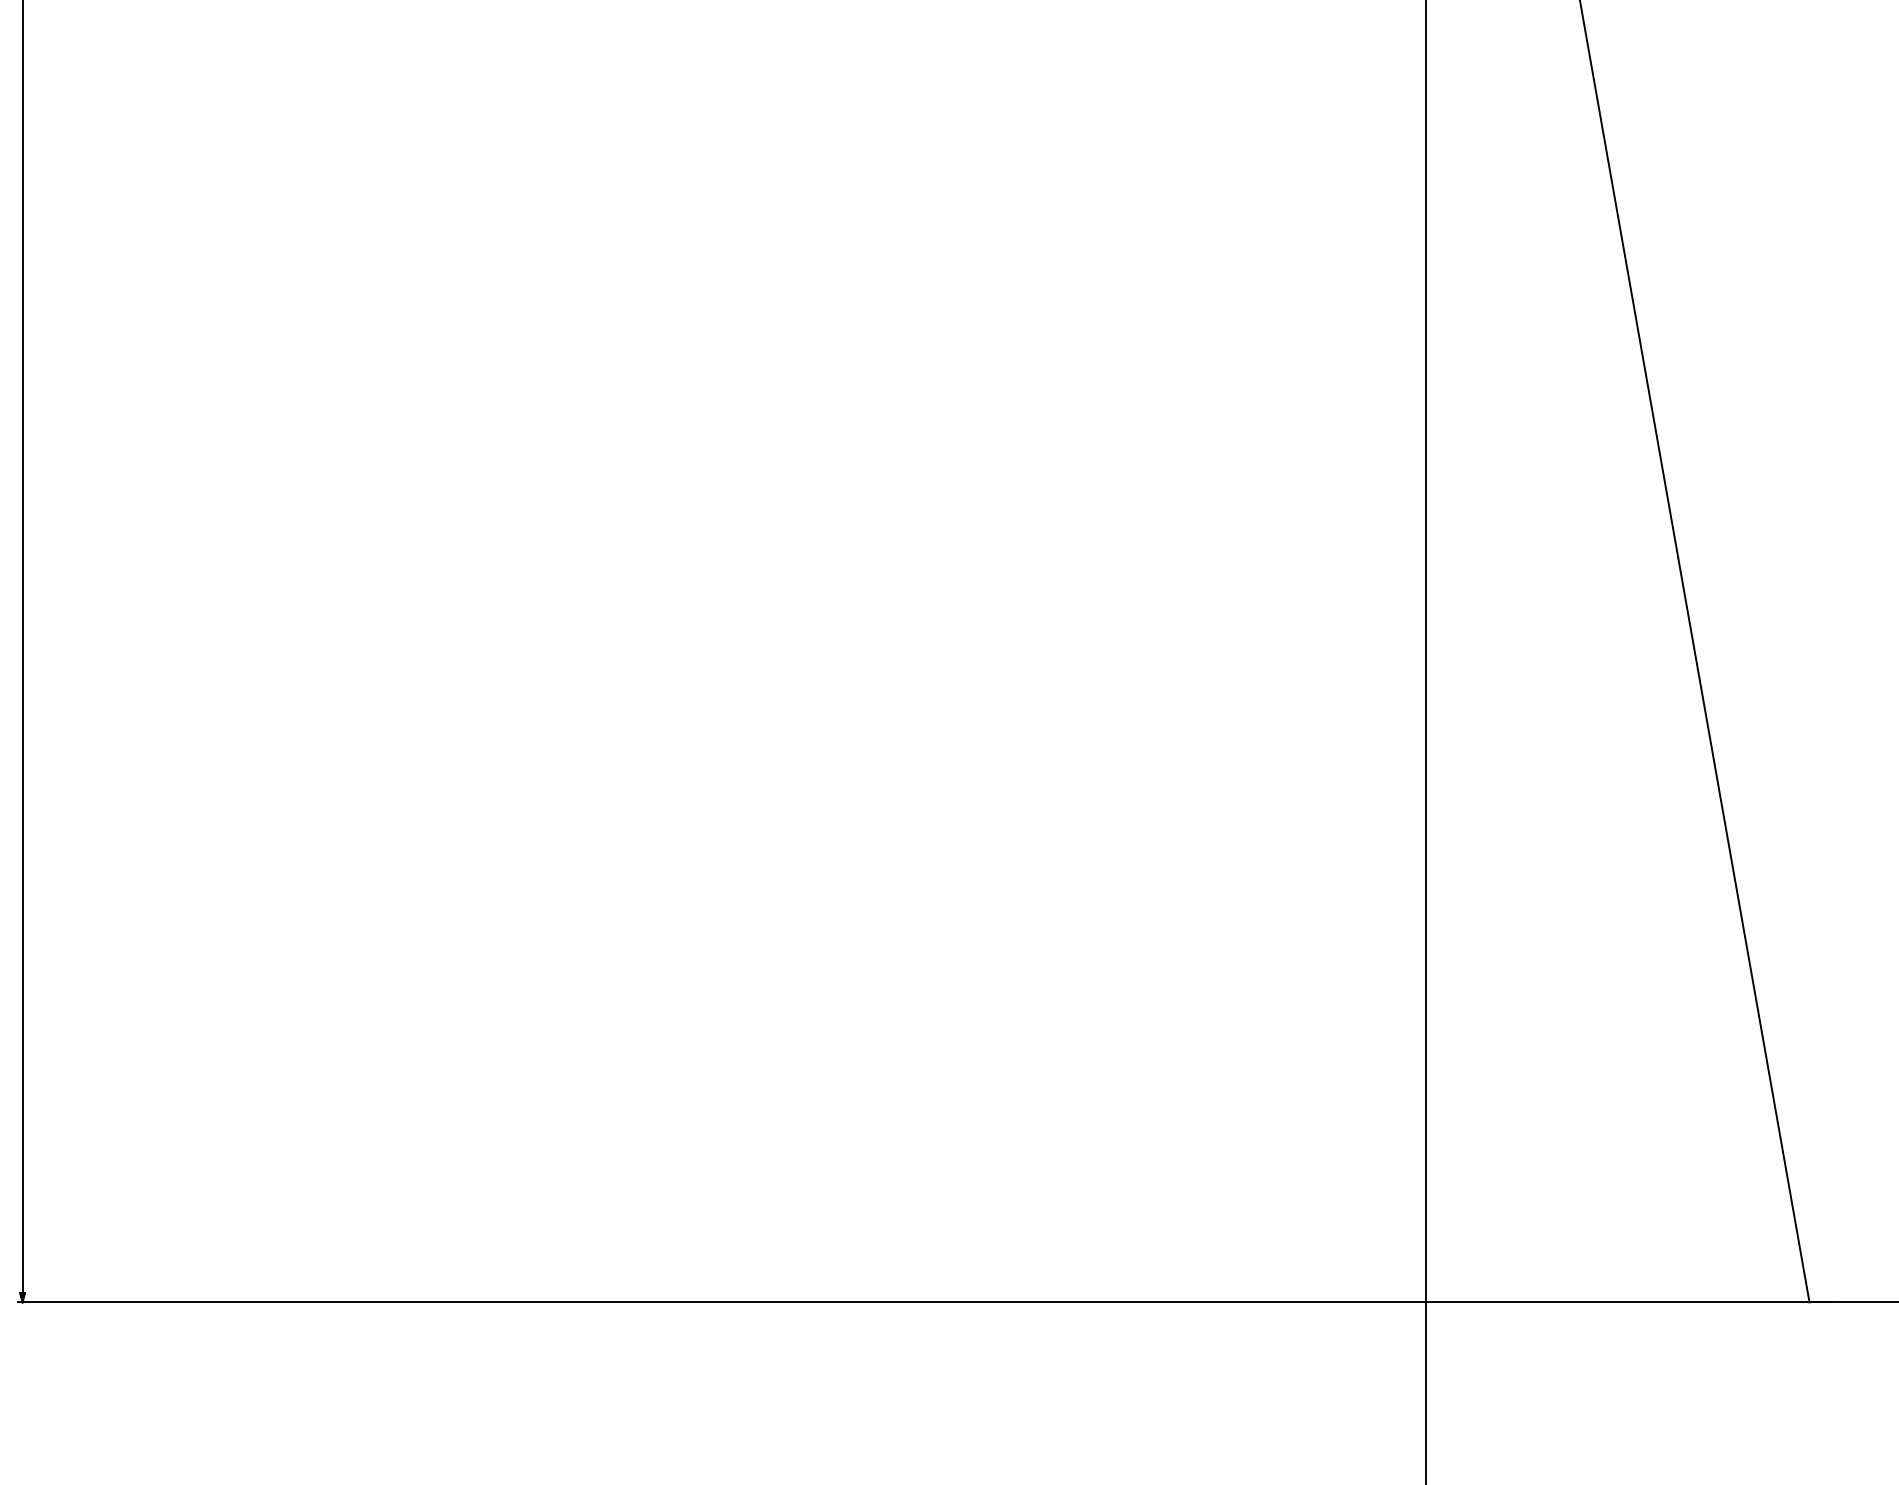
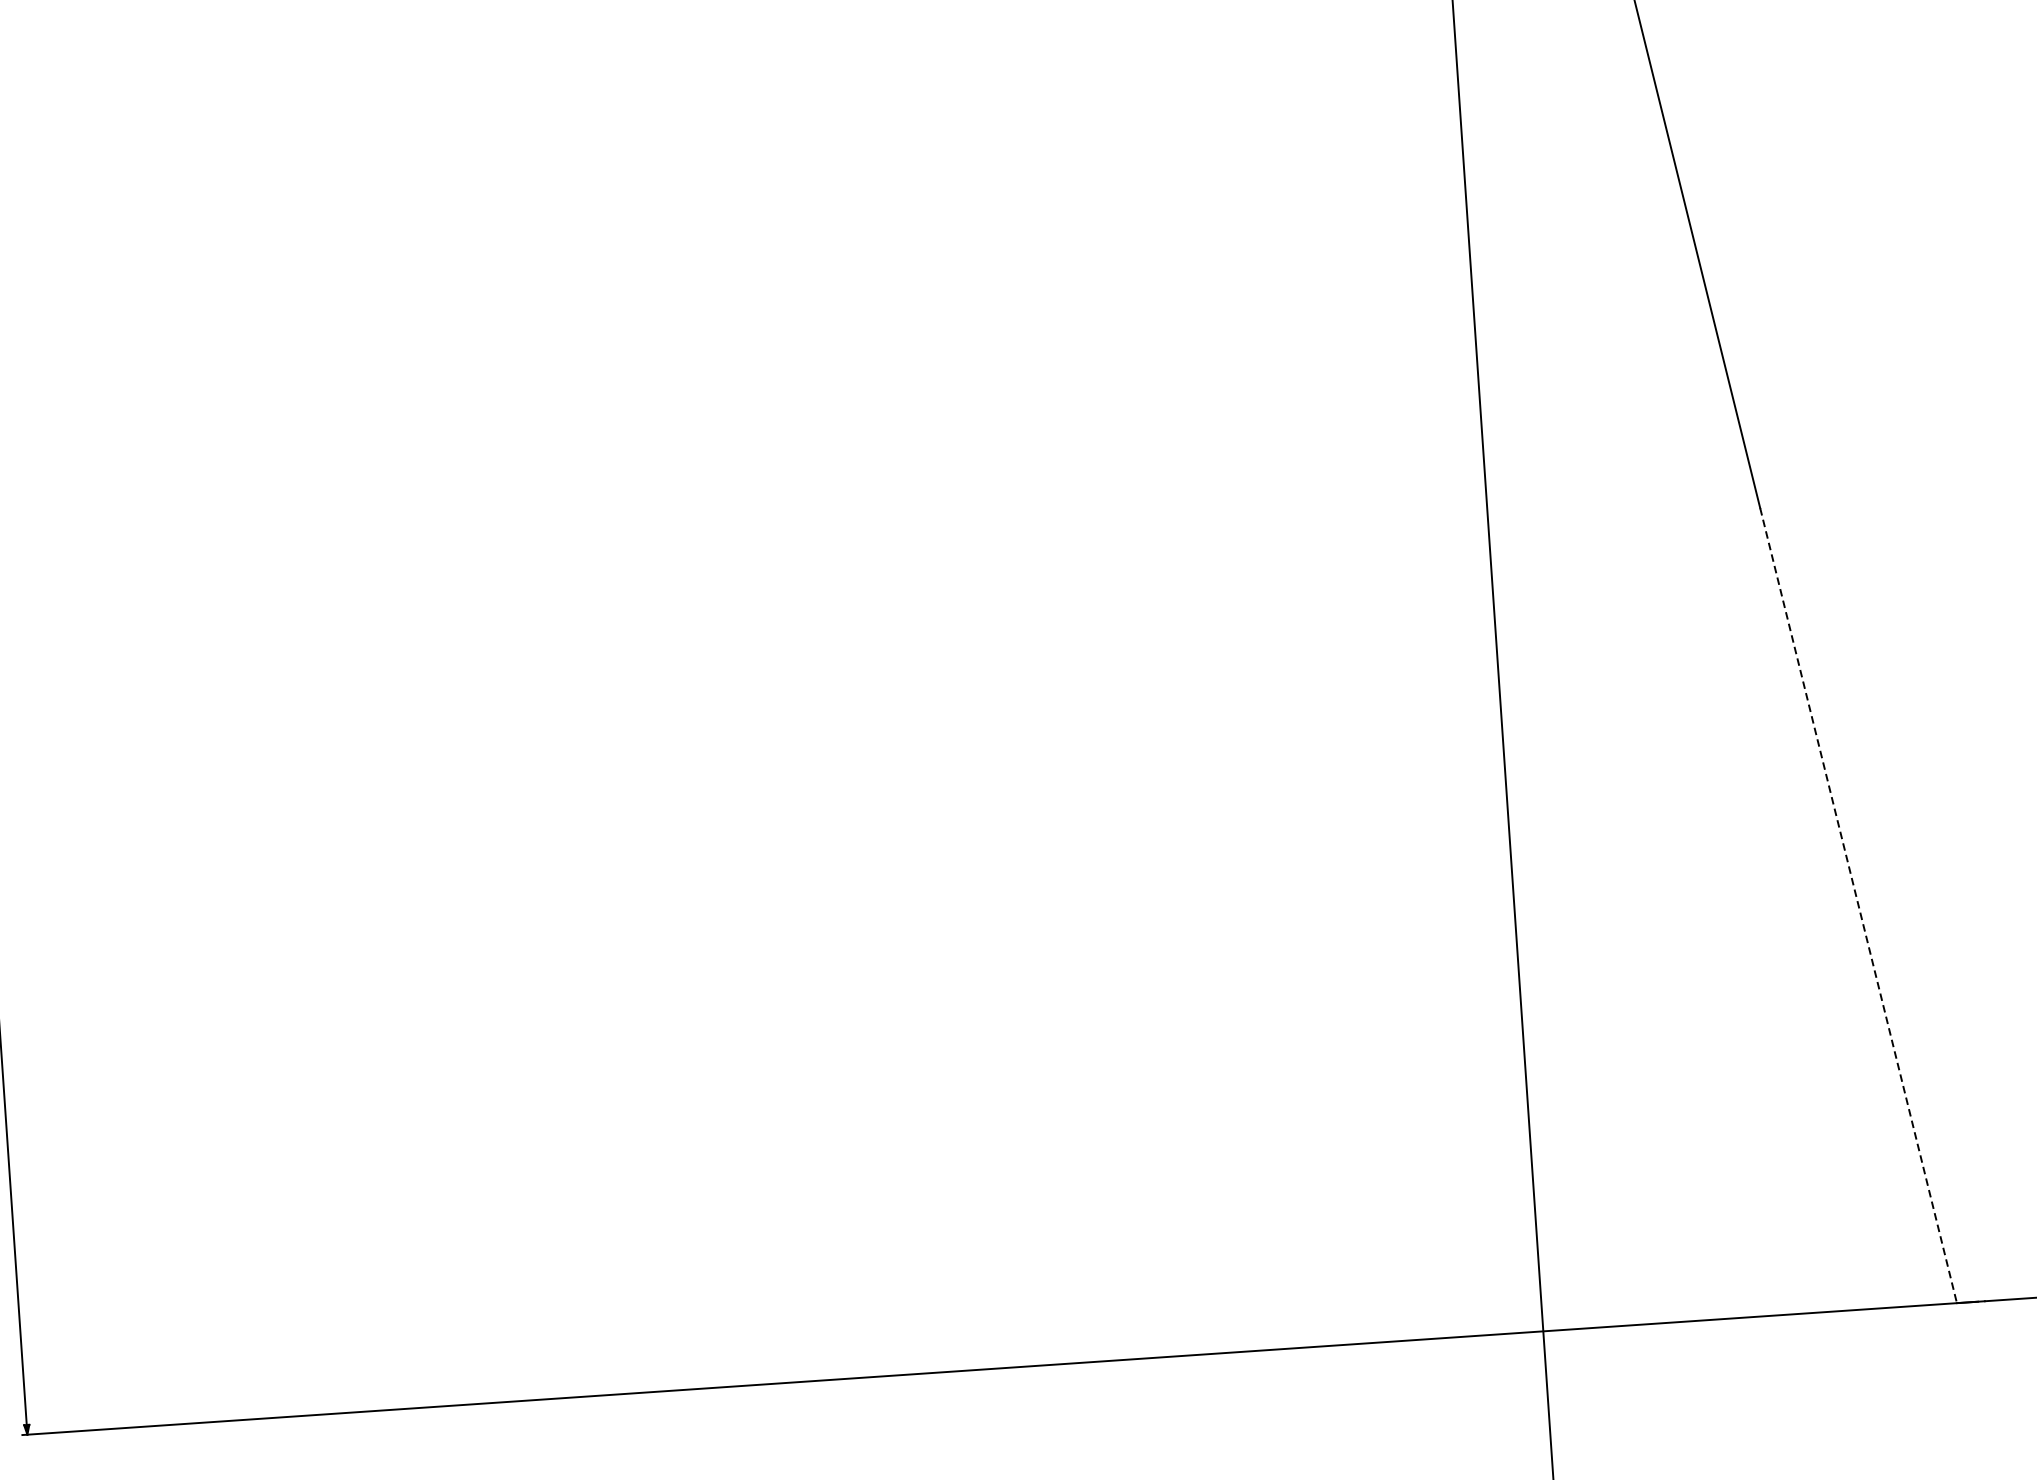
line: (1743, 930) -> (1858, 906), solid -> dashed

